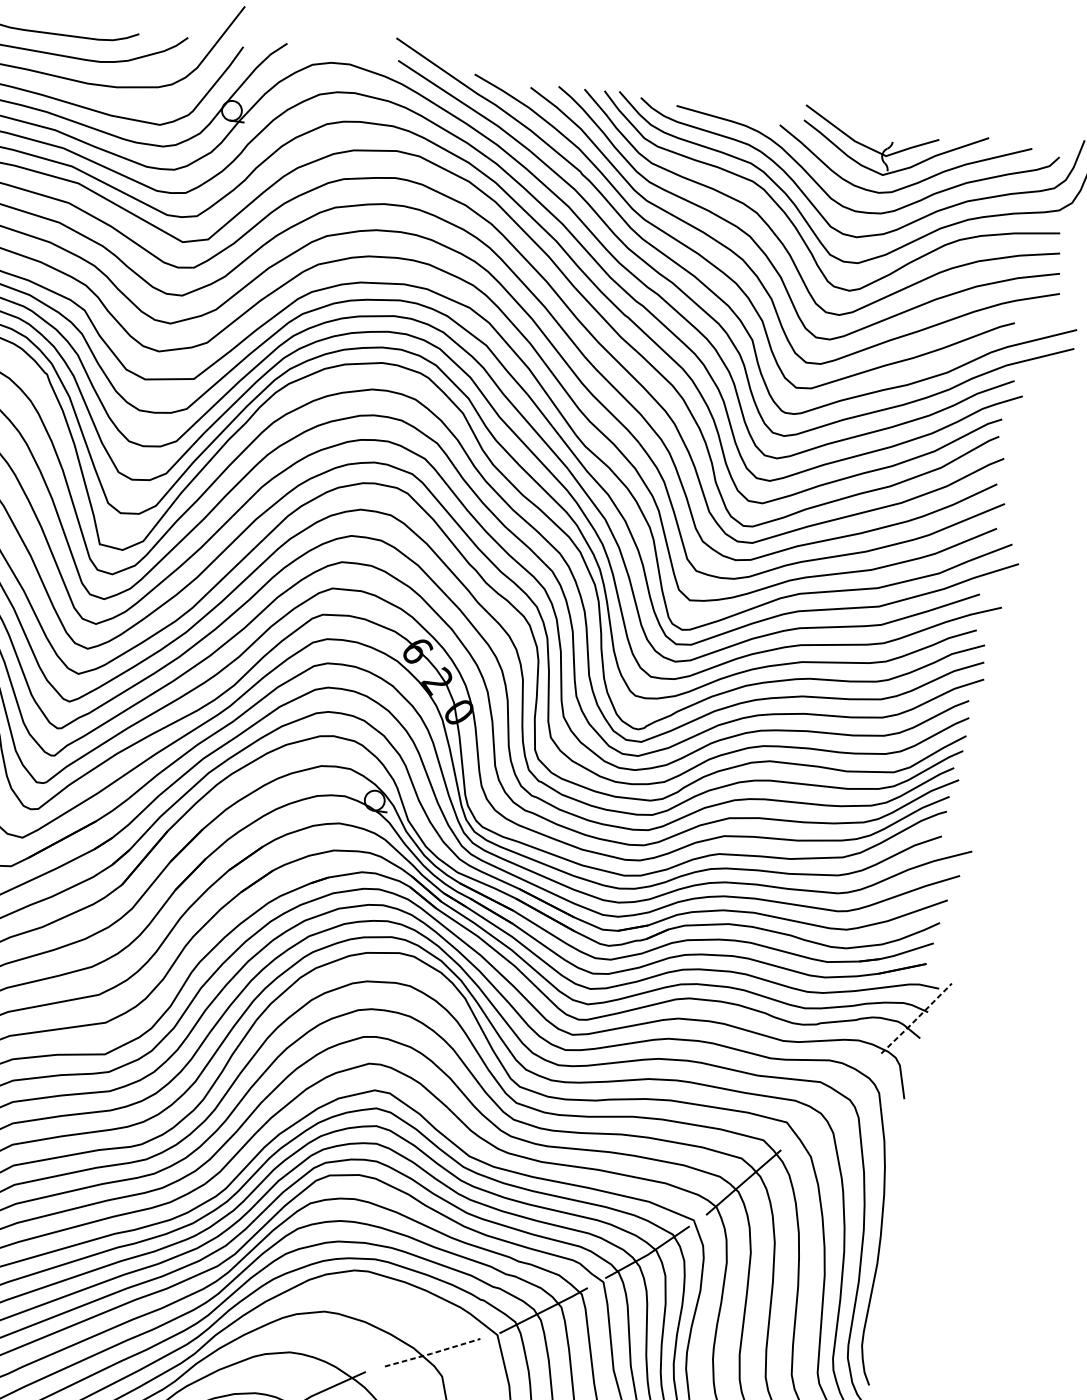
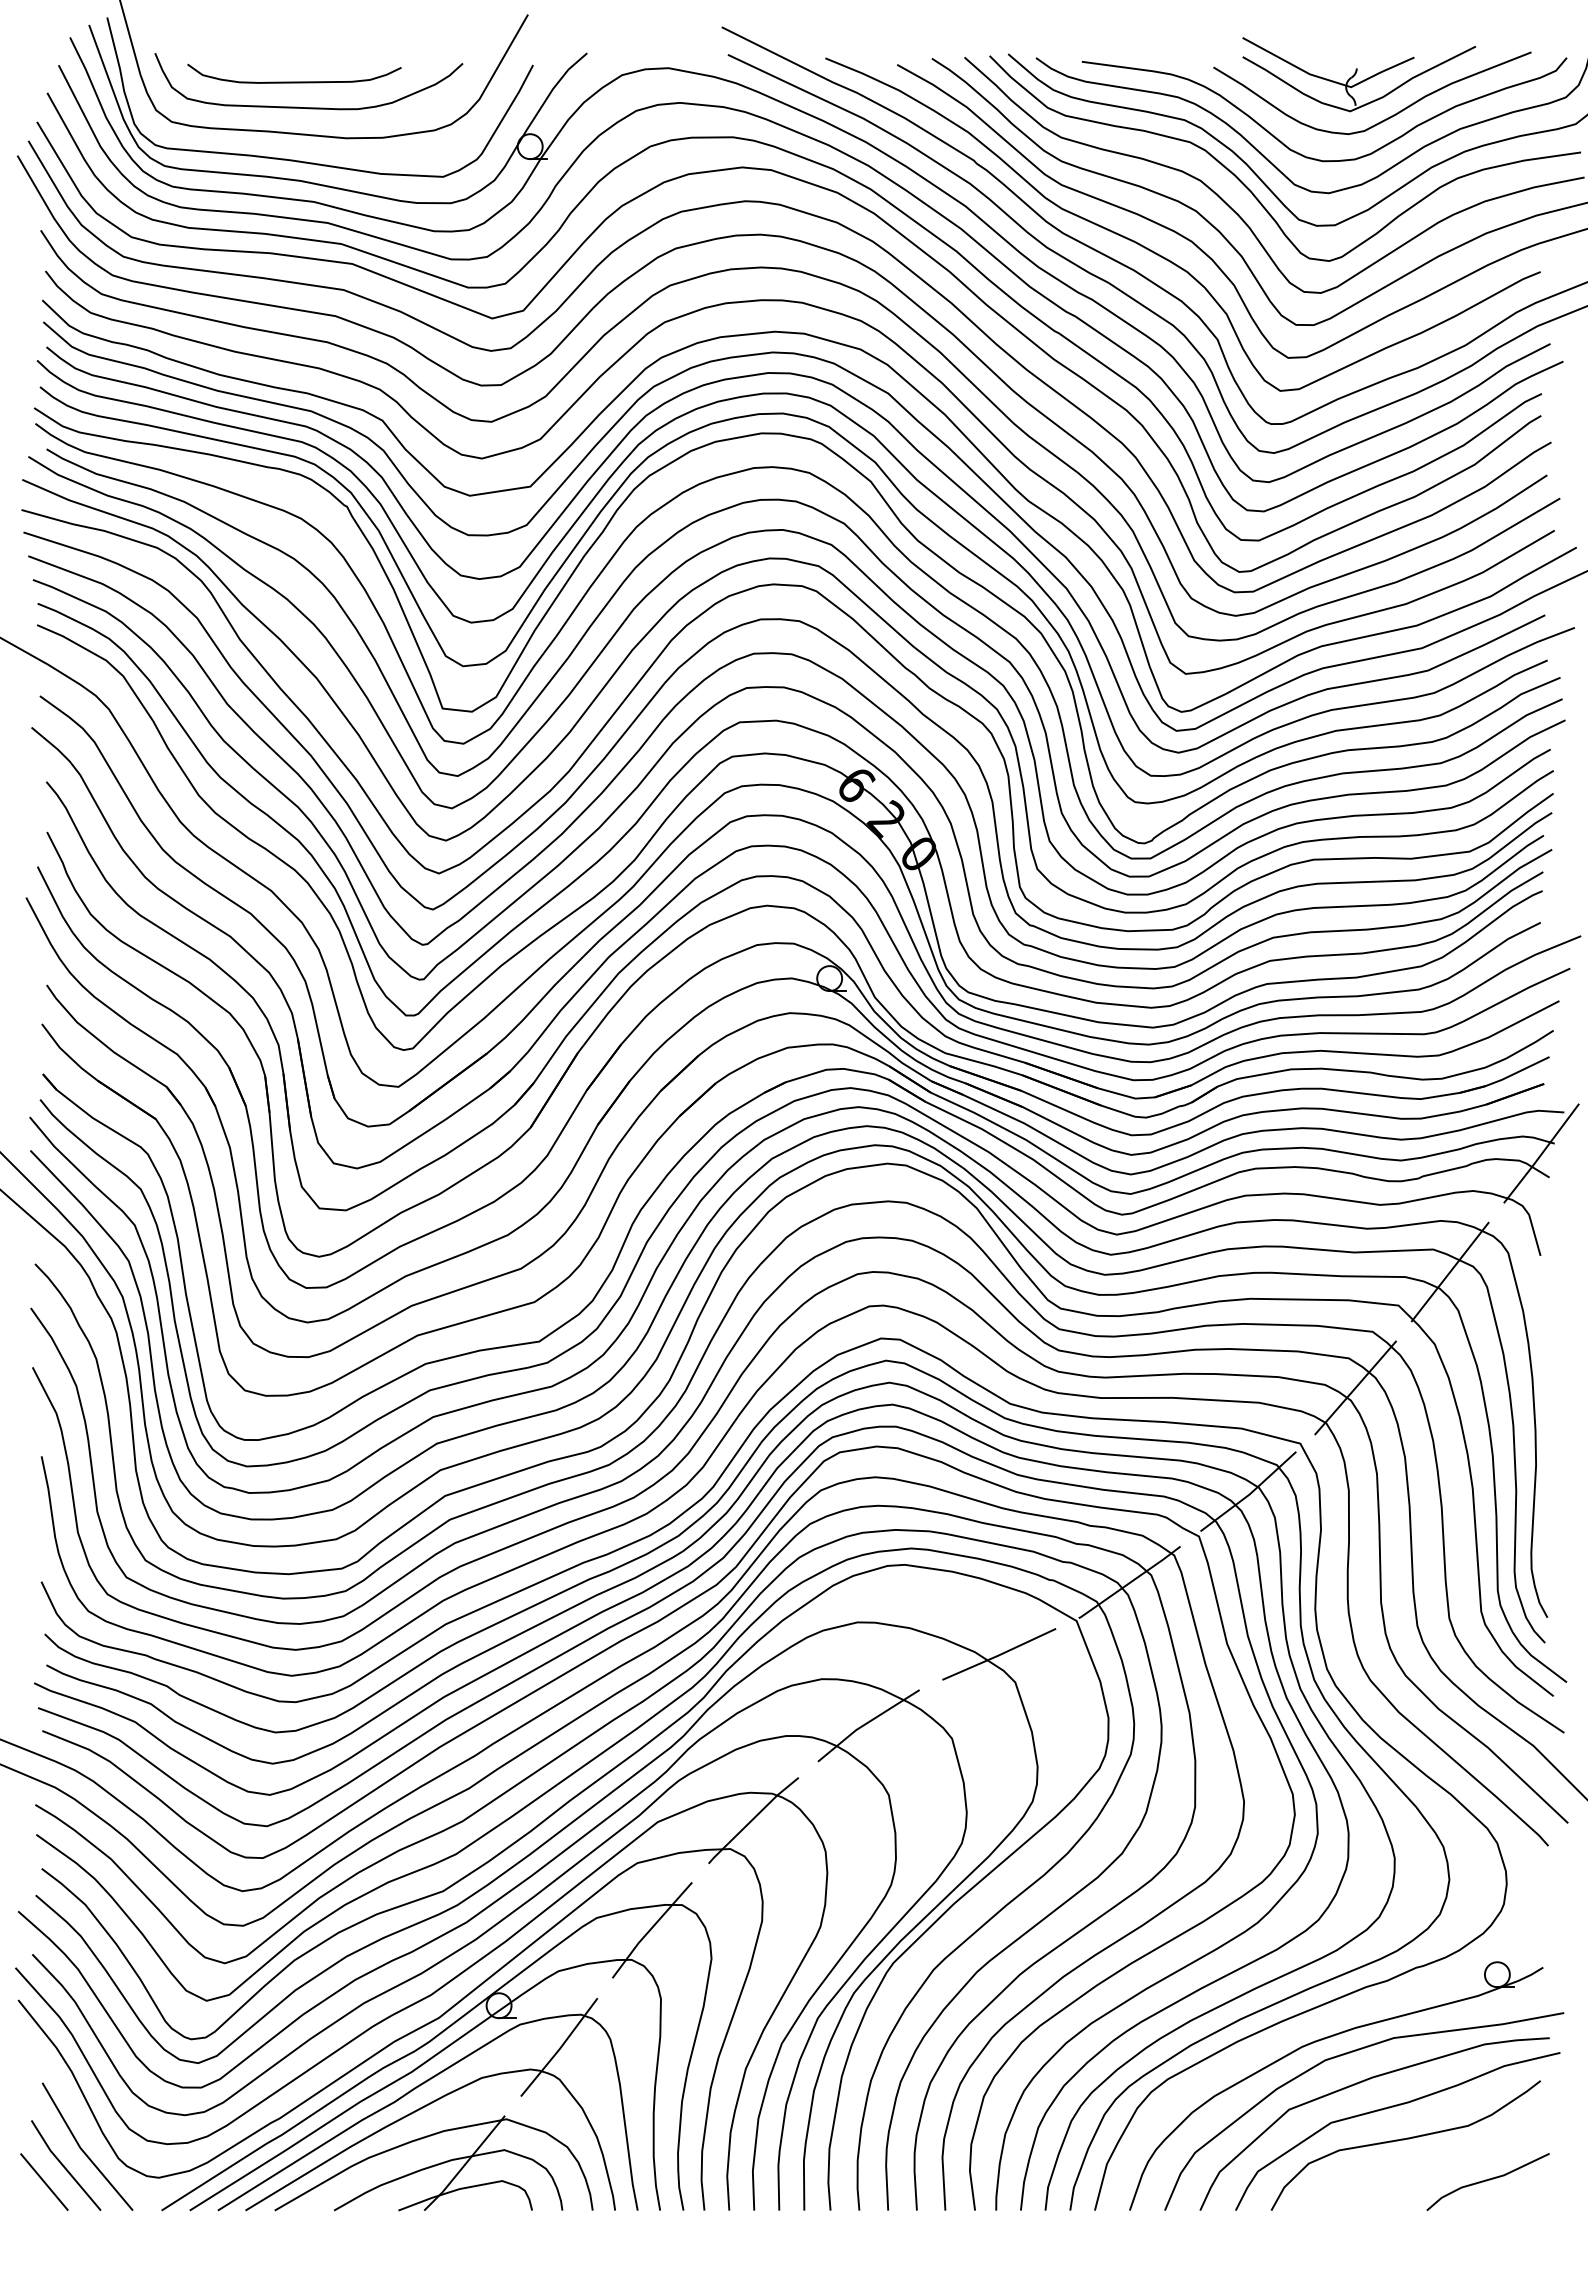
line: (916, 1018) -> (1541, 1153), dashed -> solid
line: (830, 1101) -> (1449, 1271), added
line: (432, 1353) -> (999, 1655), dashed -> solid

